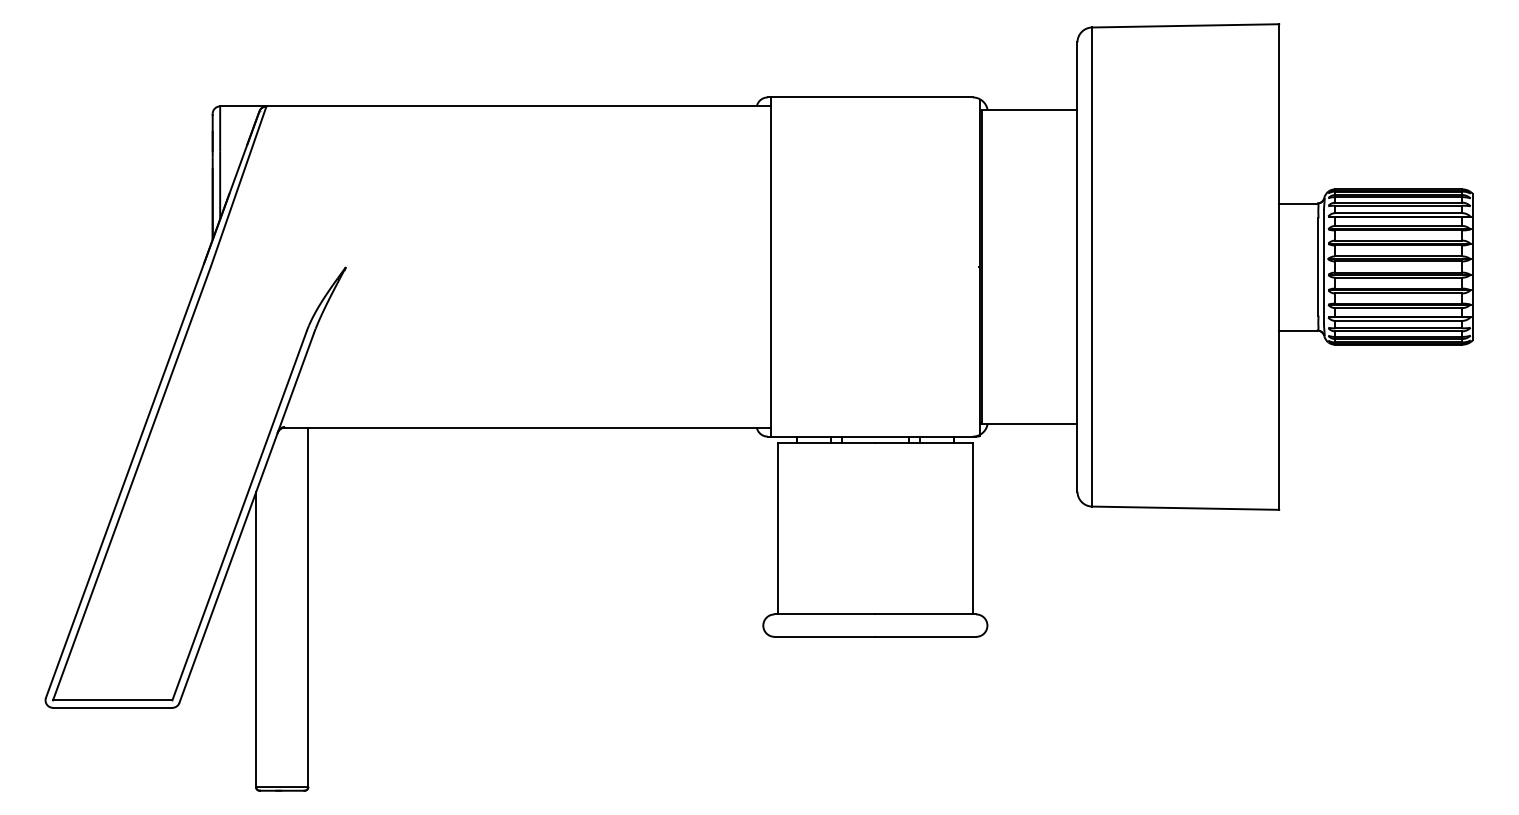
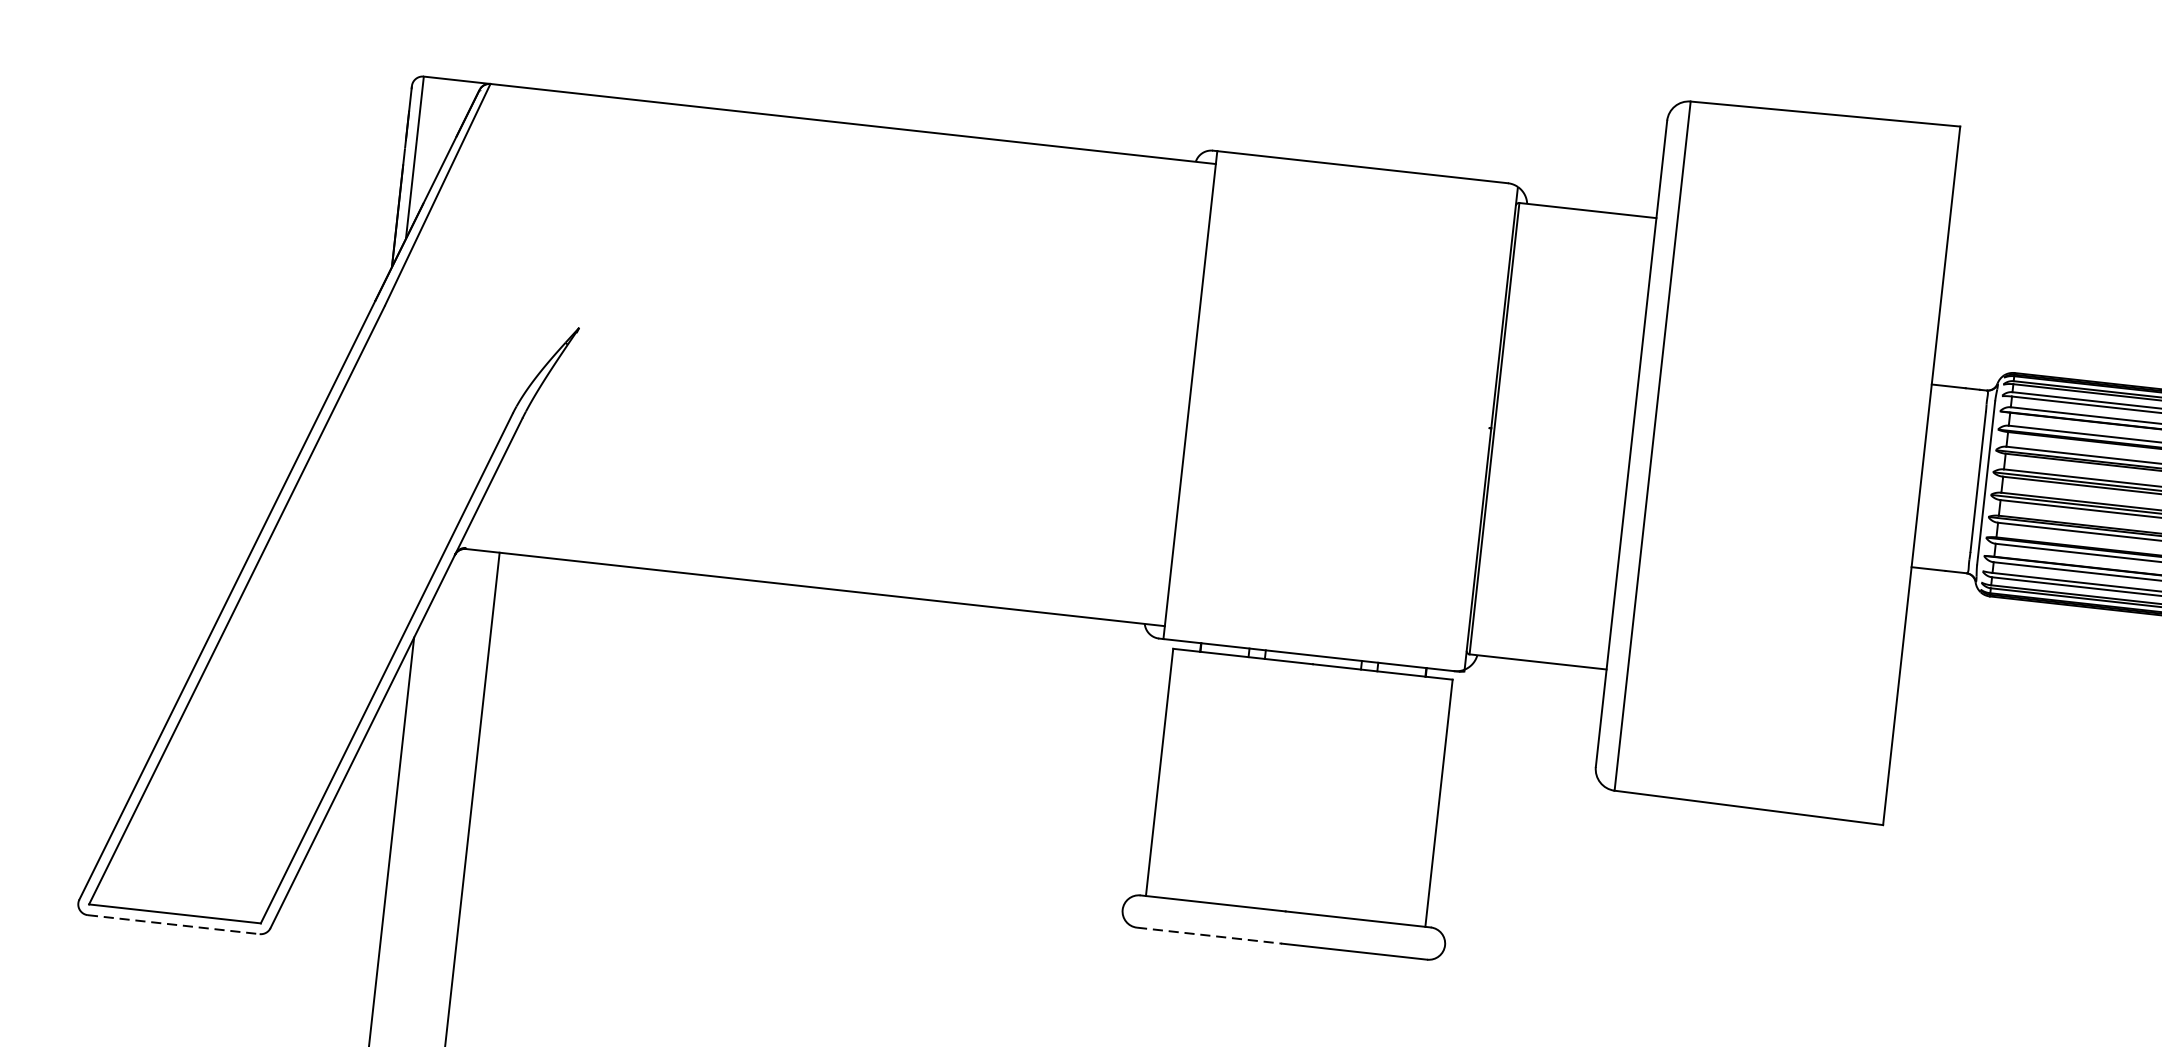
line: (825, 636) -> (1210, 935), solid -> dashed
line: (112, 707) -> (173, 924), solid -> dashed

